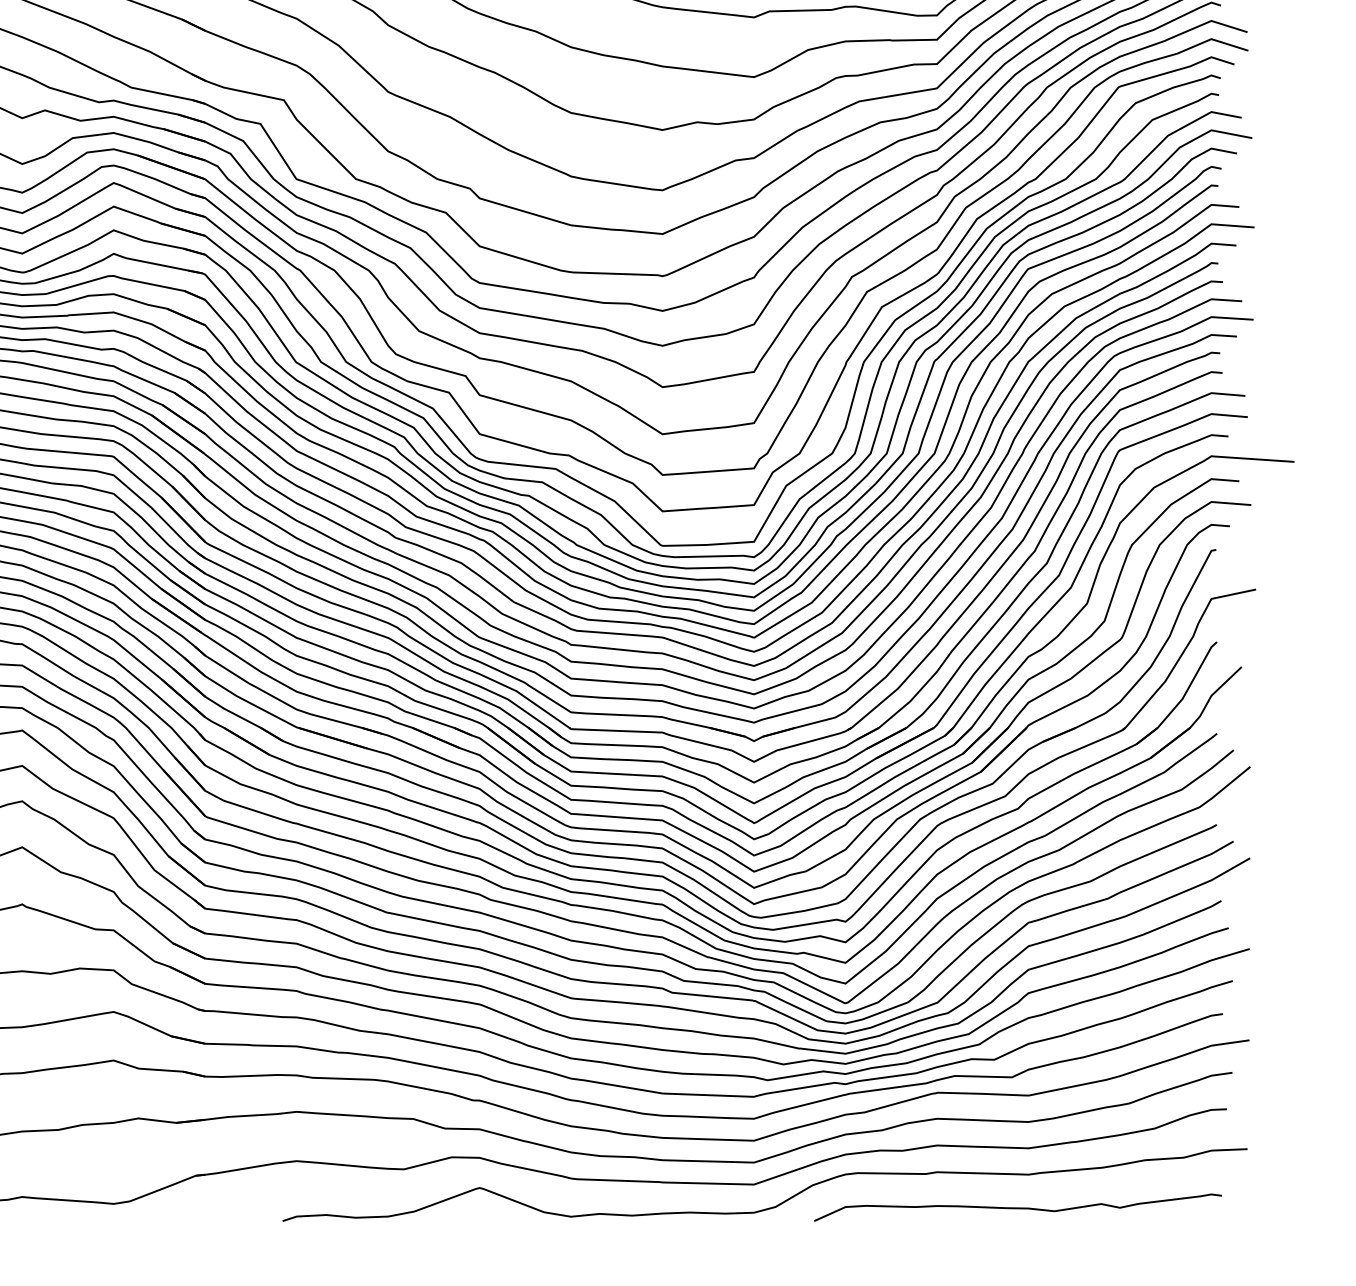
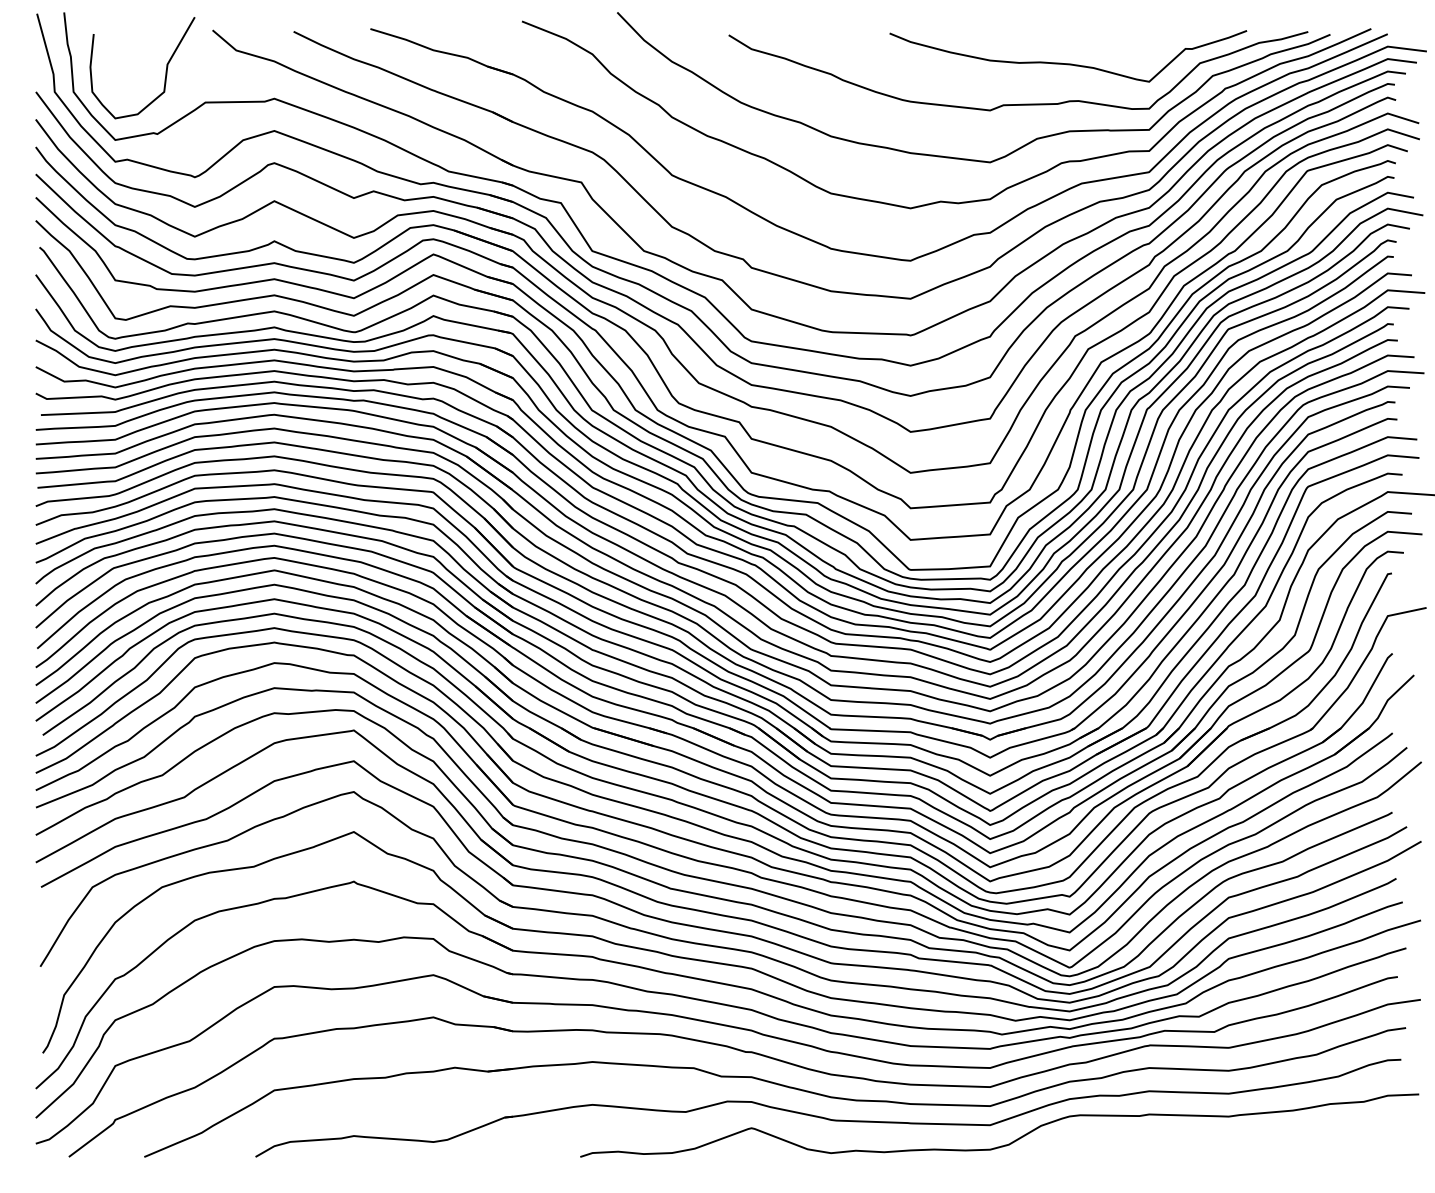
curve: (1017, 1207) -> (1219, 1145), removed

